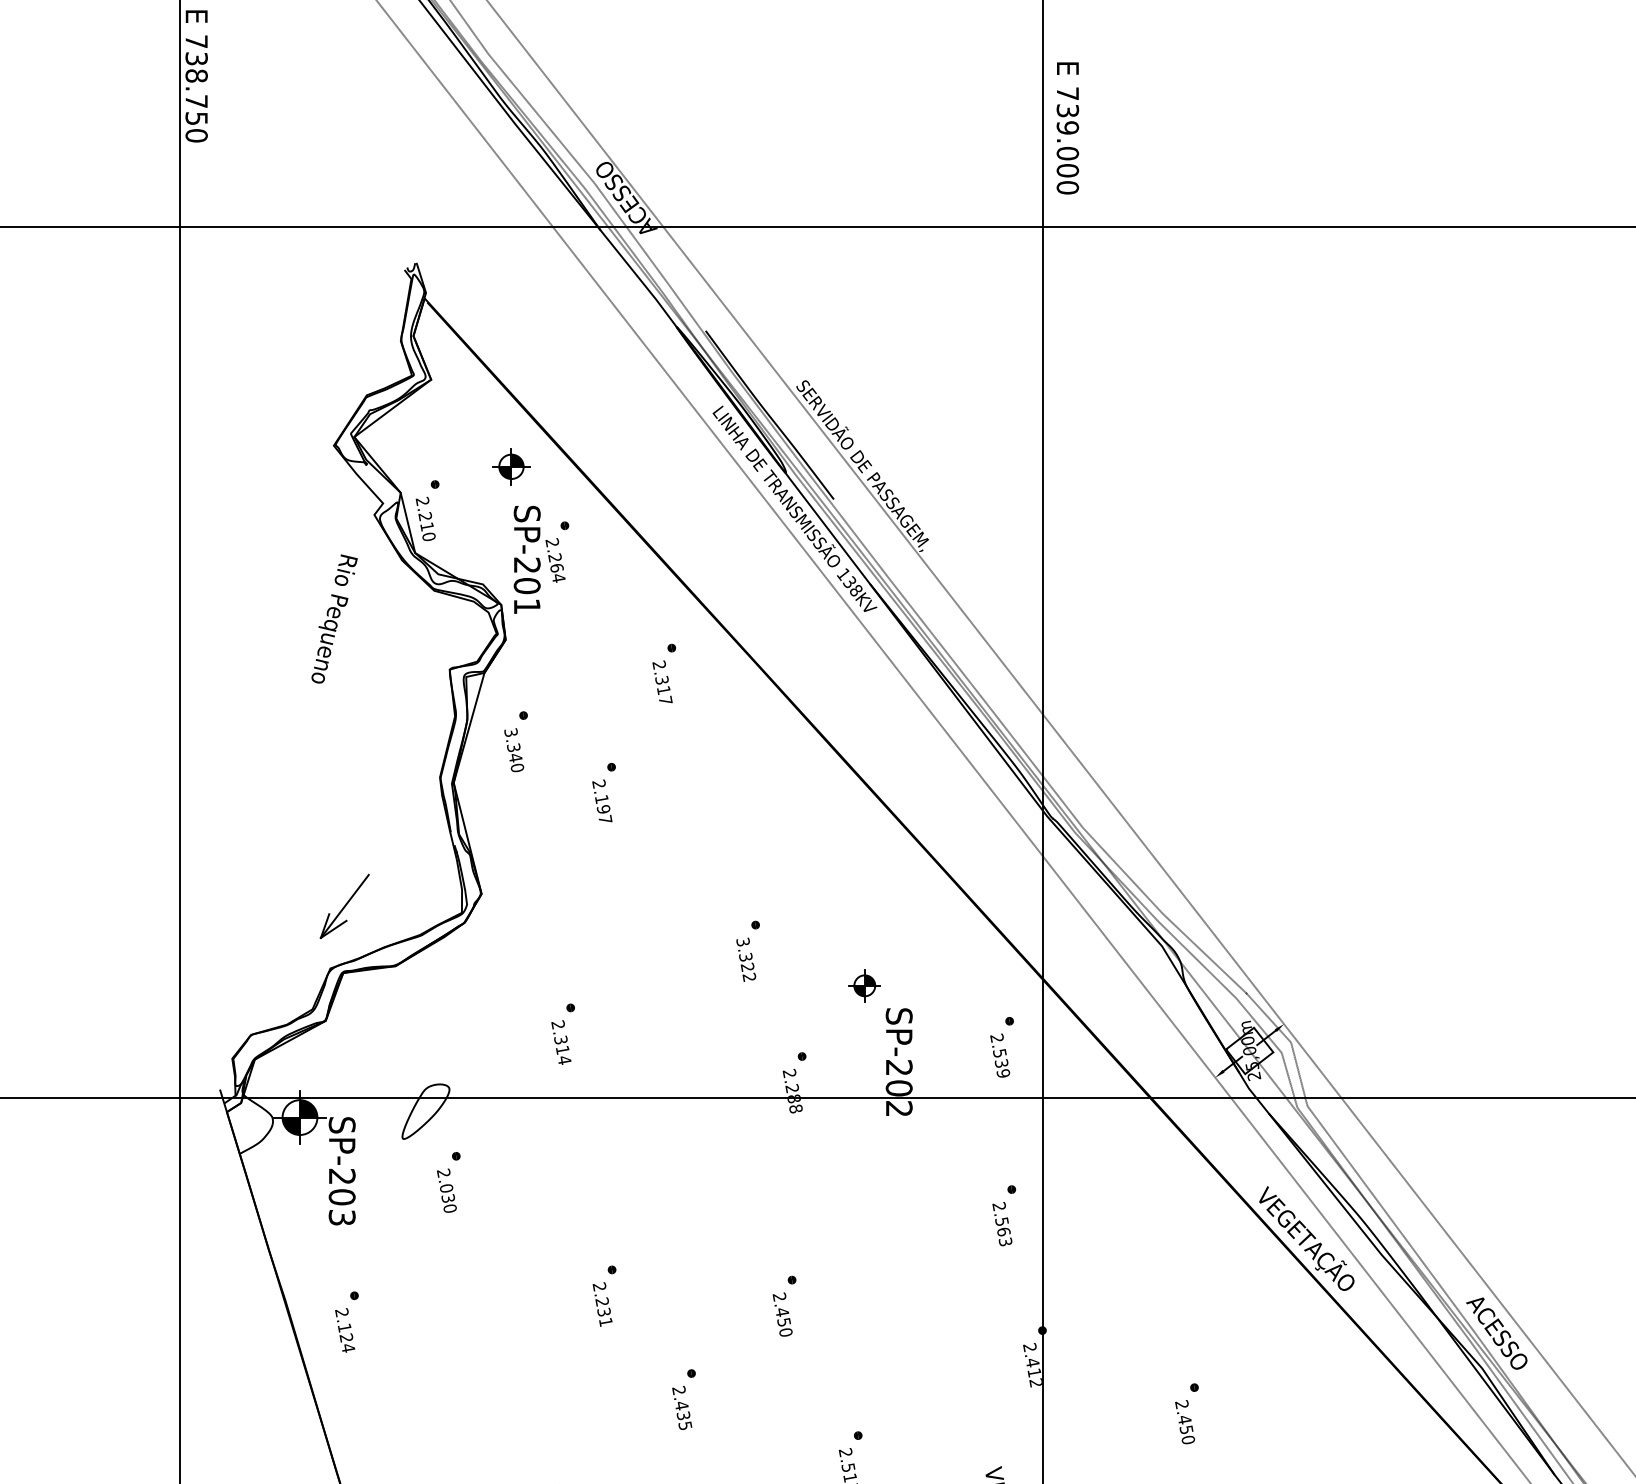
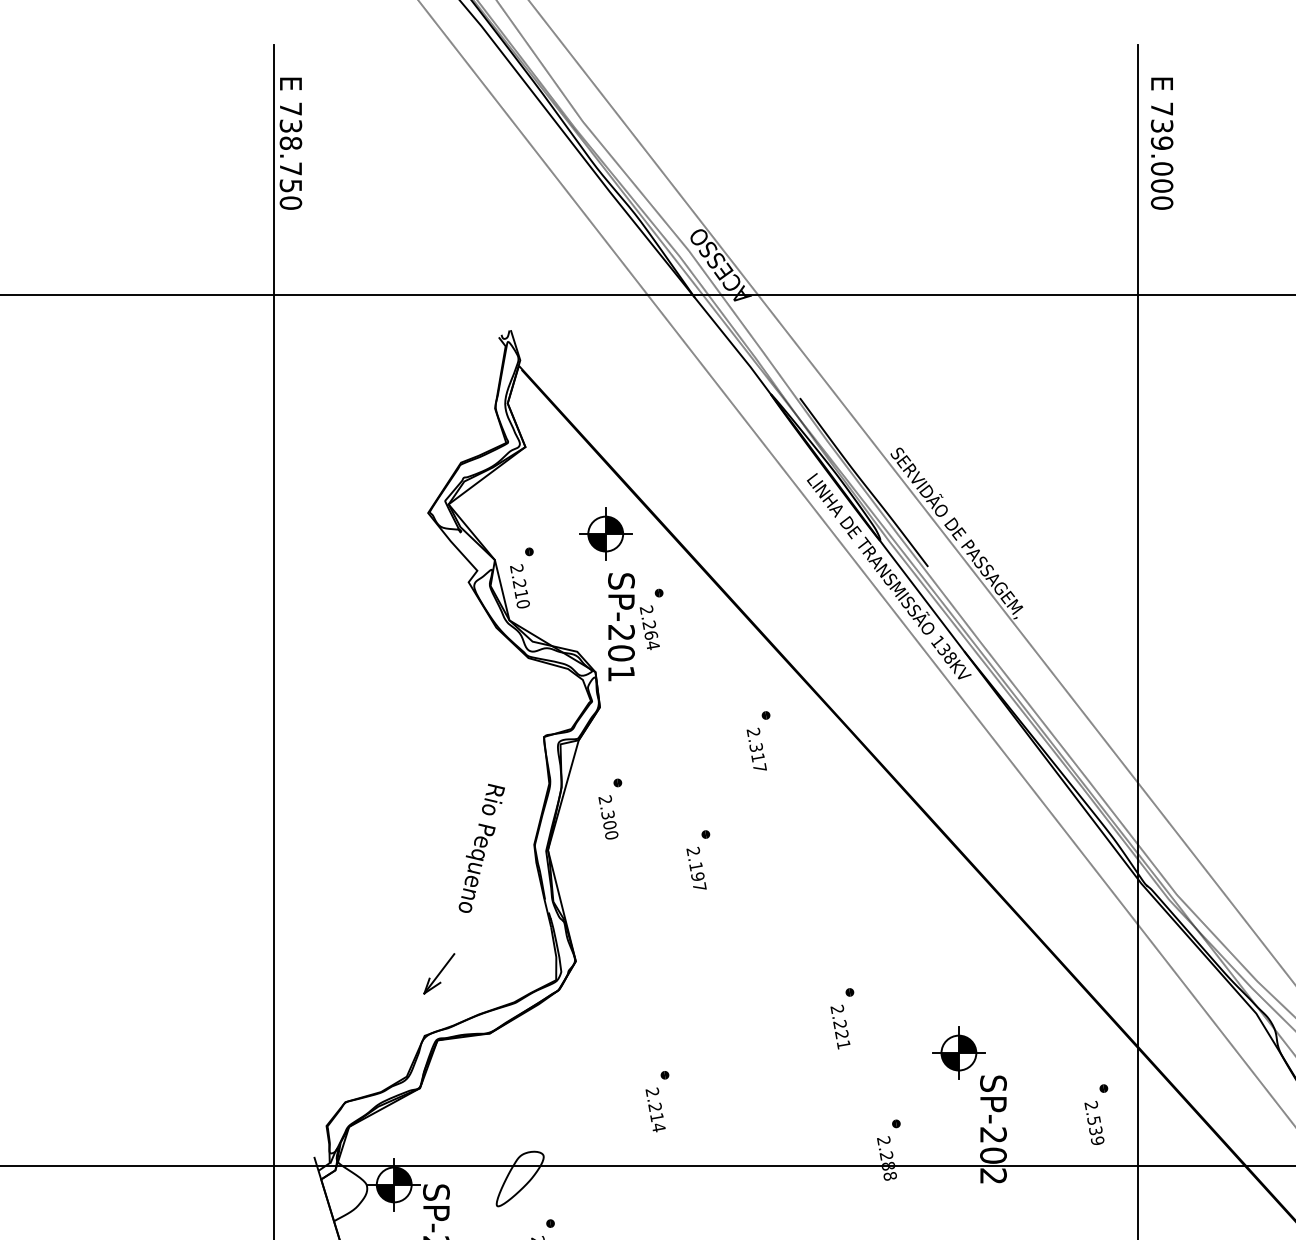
text: (1067, 128) -> (1161, 143), moved
part: (511, 466) -> (605, 533), size x1.43
text: (334, 618) -> (481, 847), moved
text: (513, 745) -> (607, 812), 3.340 -> 2.300
part: (345, 906) -> (439, 973), size x0.62
text: (746, 959) -> (840, 1026), 3.322 -> 2.221
part: (864, 985) -> (958, 1052), size x1.67
text: (560, 1039) -> (654, 1106), 2.314 -> 2.214

